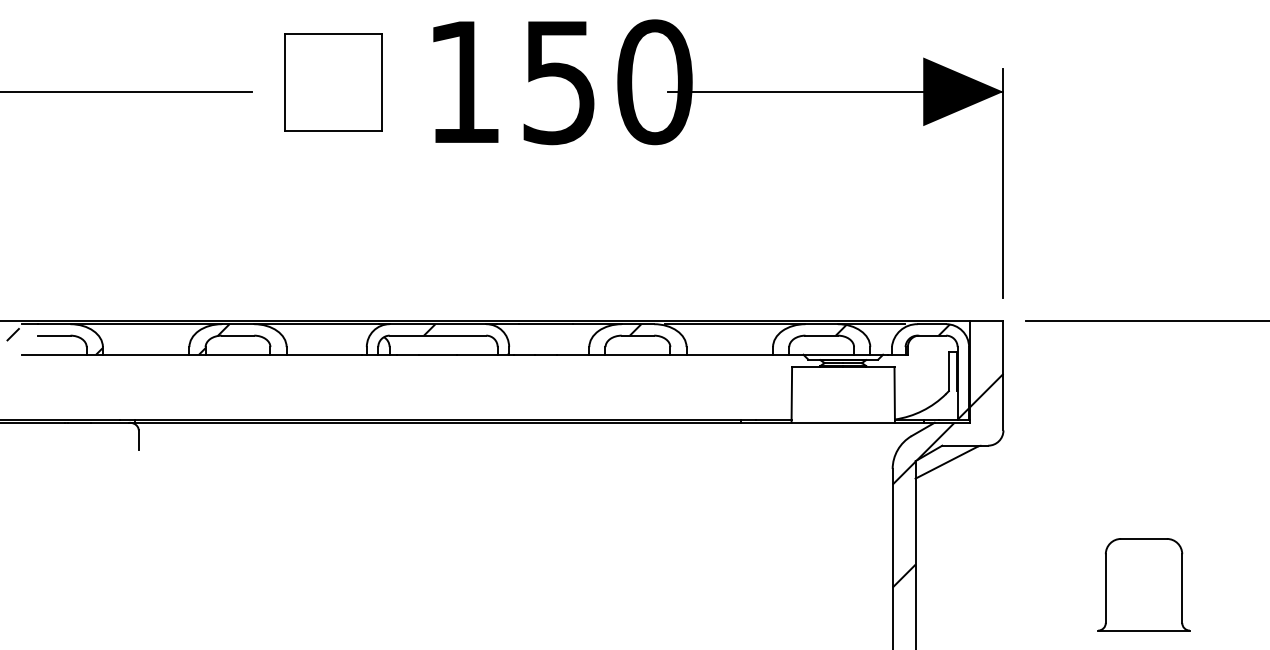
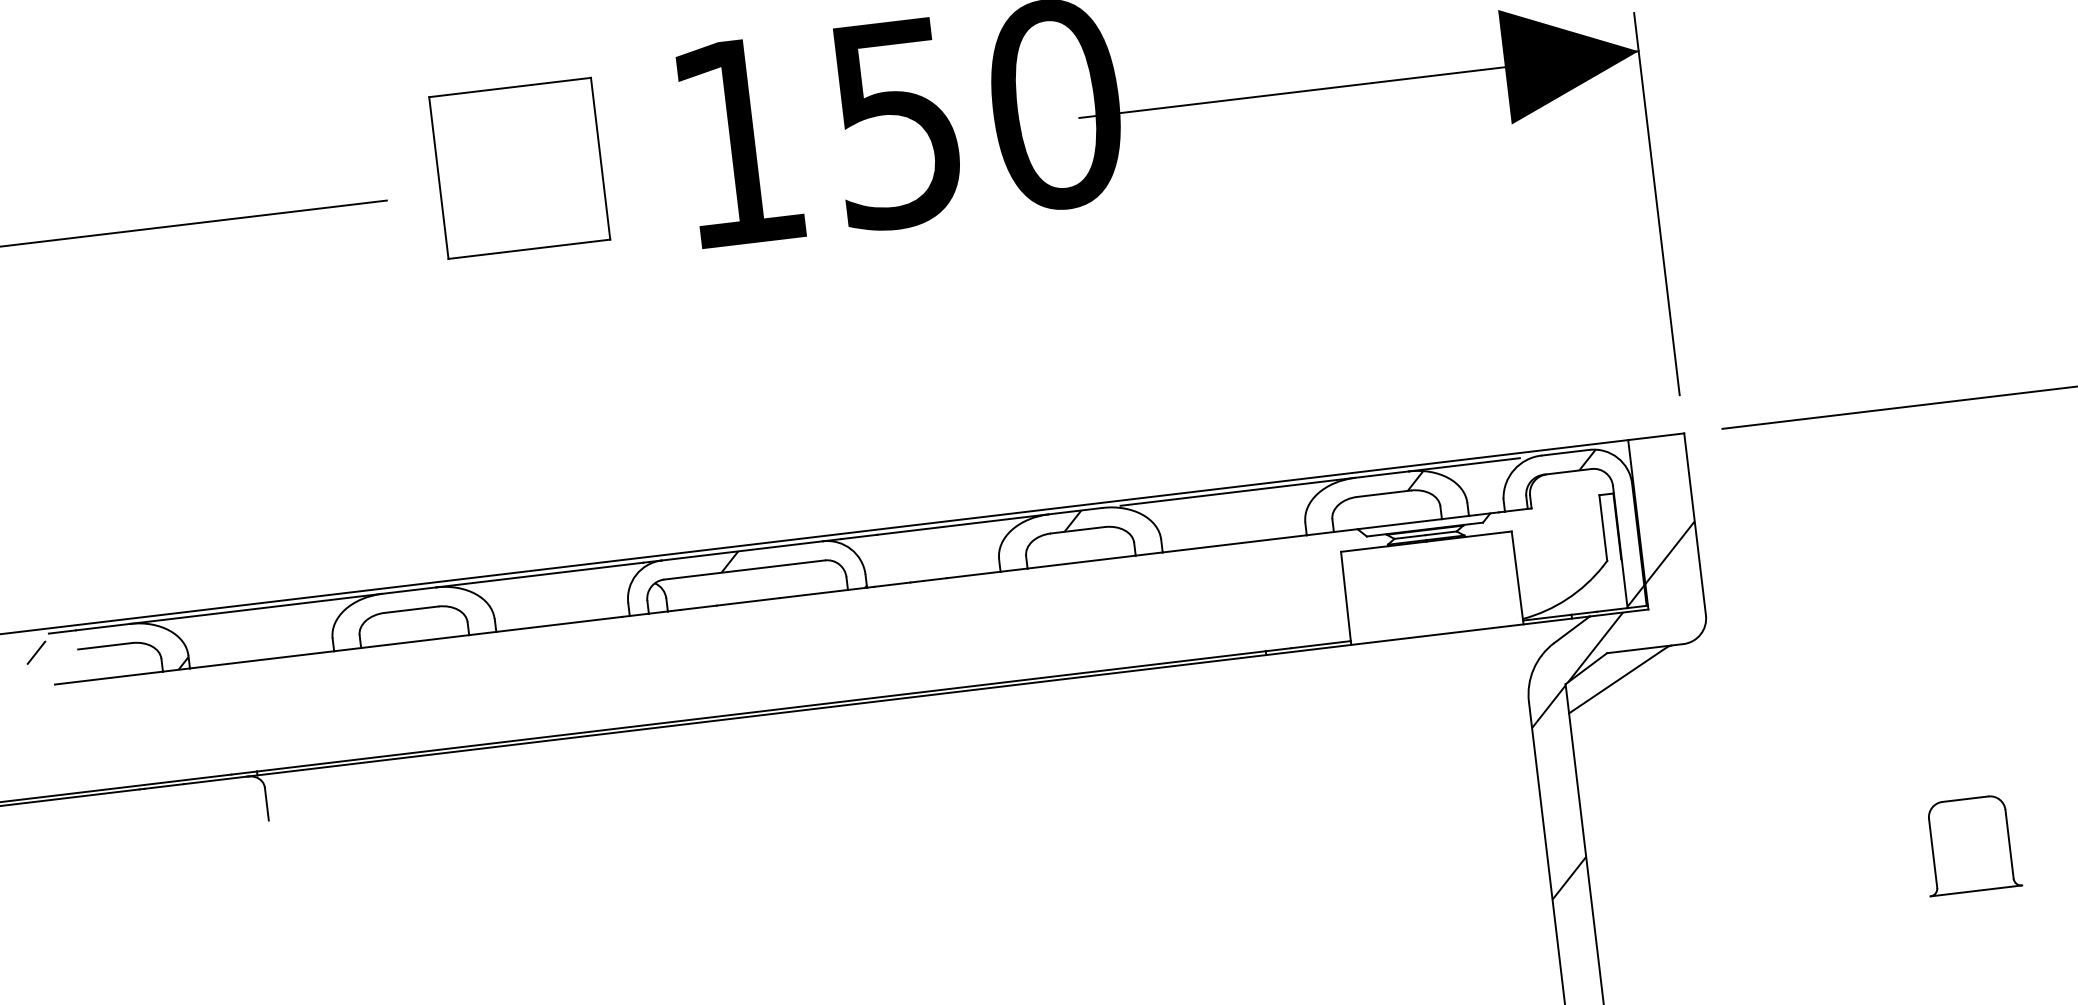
hatch: (214, 339) -> (372, 620), removed
part: (1143, 584) -> (1969, 844), size x0.6

